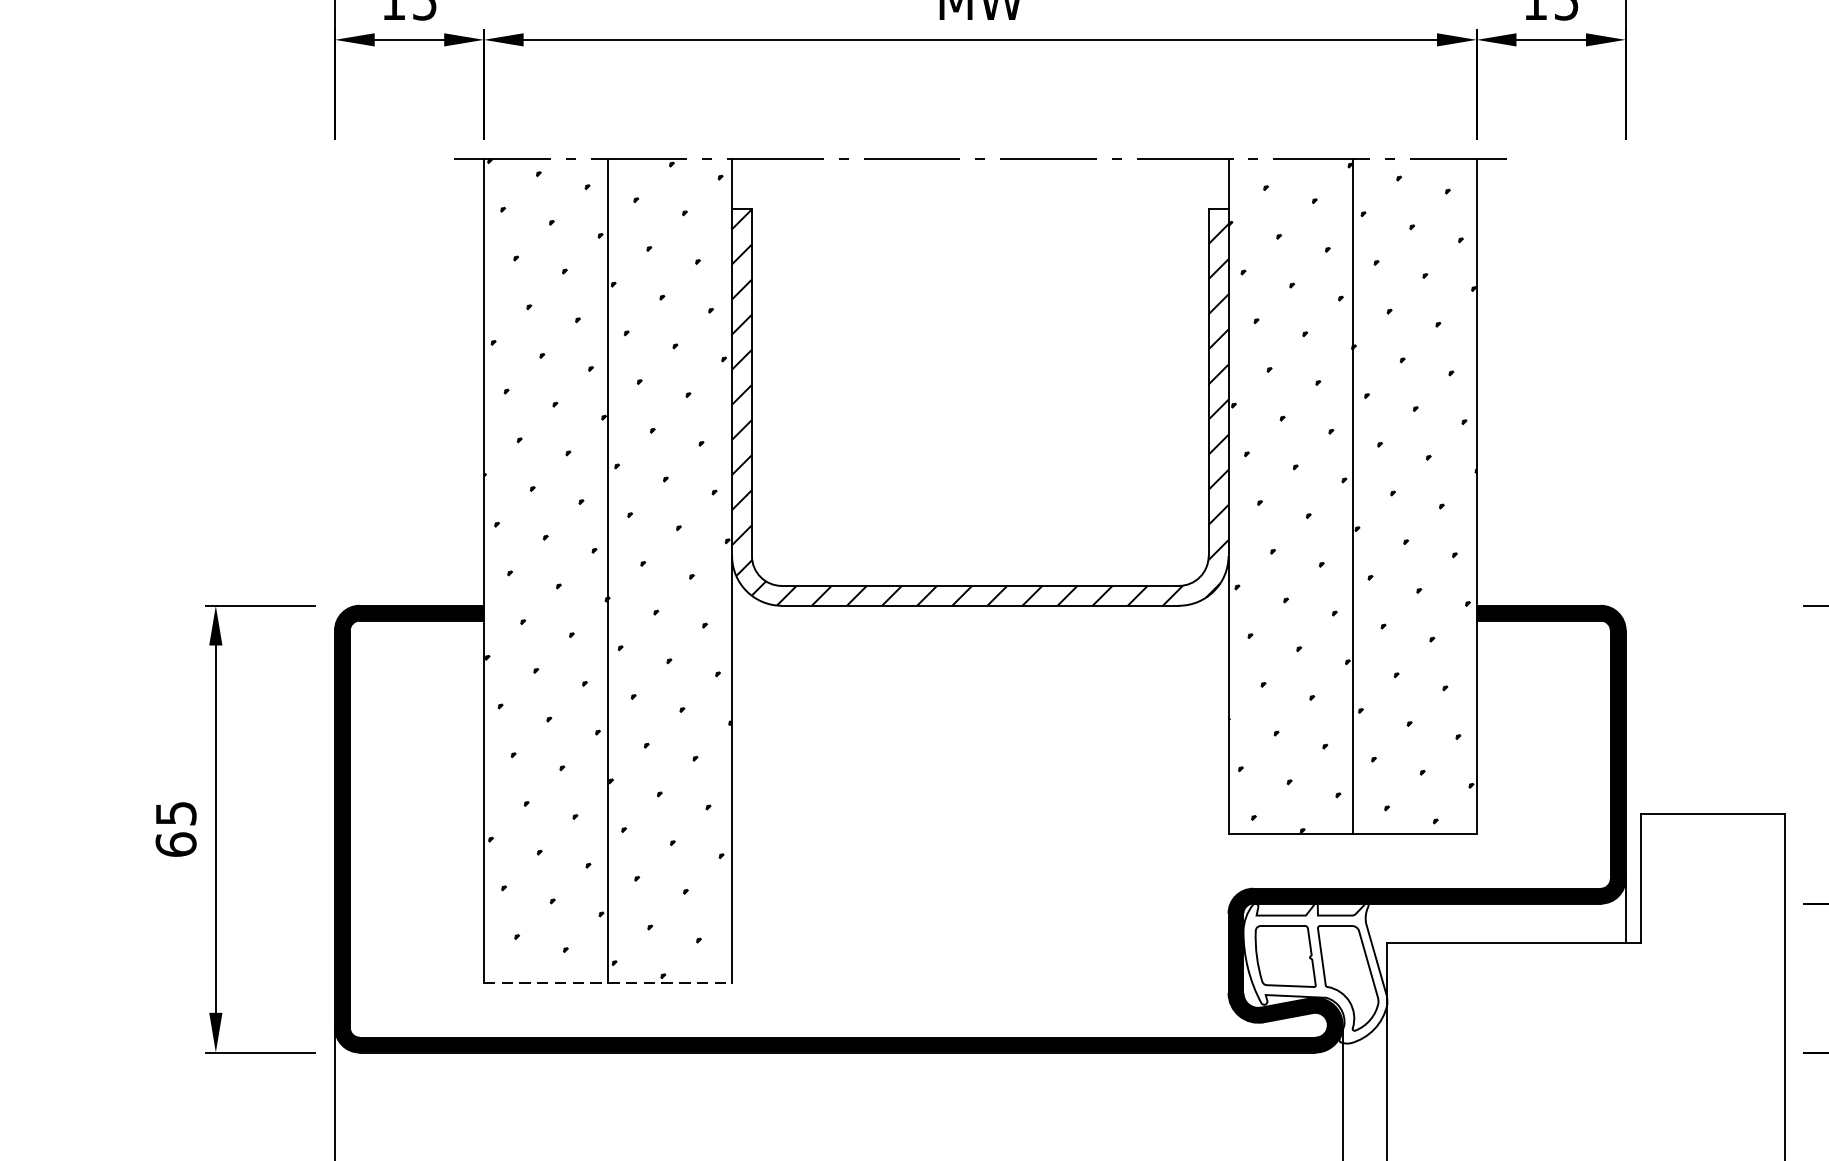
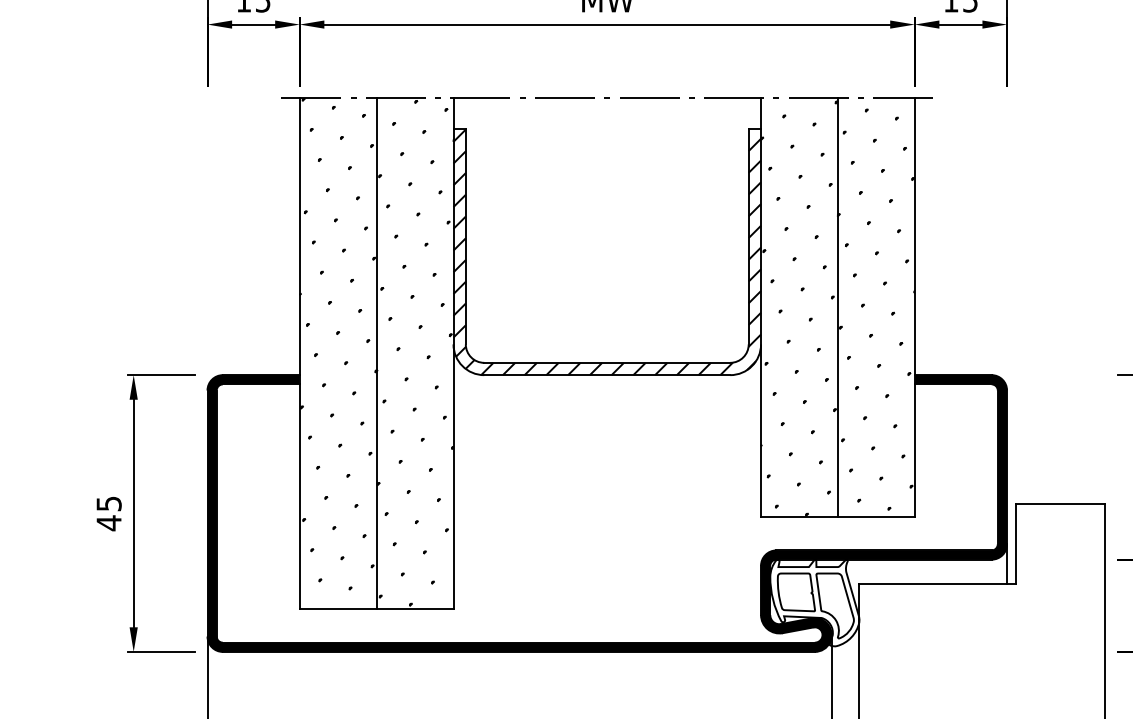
text: (175, 845) -> (108, 523), 65 -> 45
line: (607, 982) -> (376, 608), dashed -> solid

